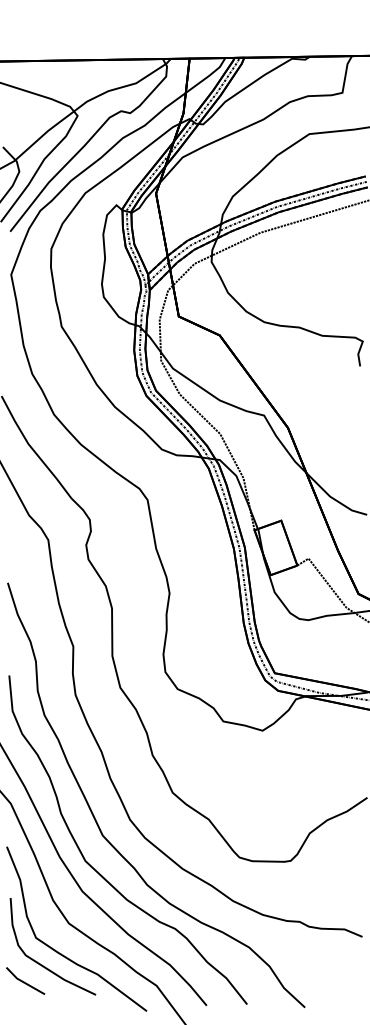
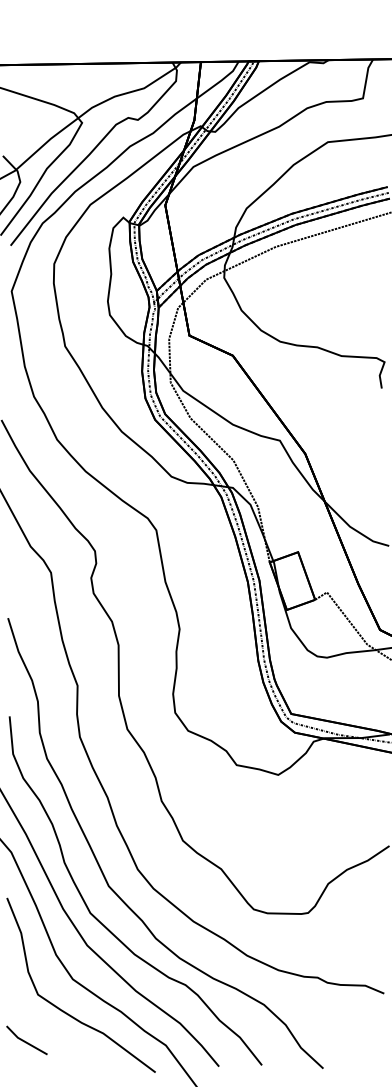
part: (42, 964) -> (44, 1022), removed

